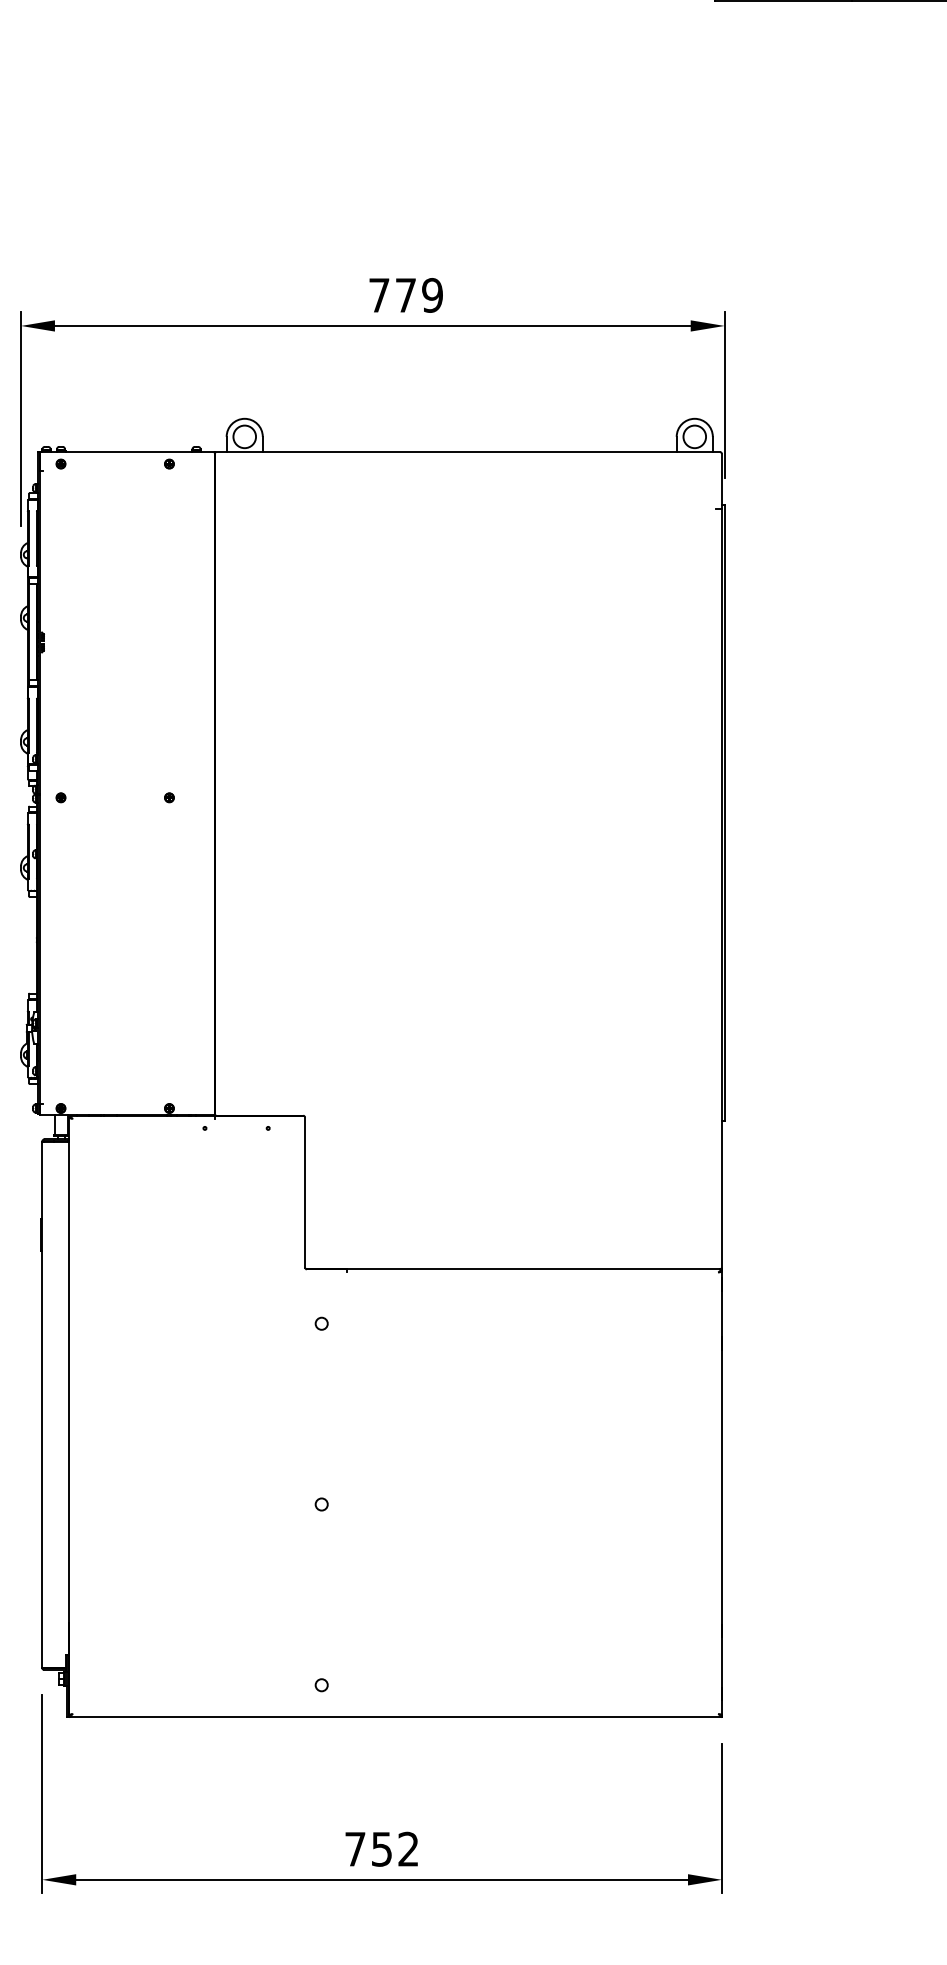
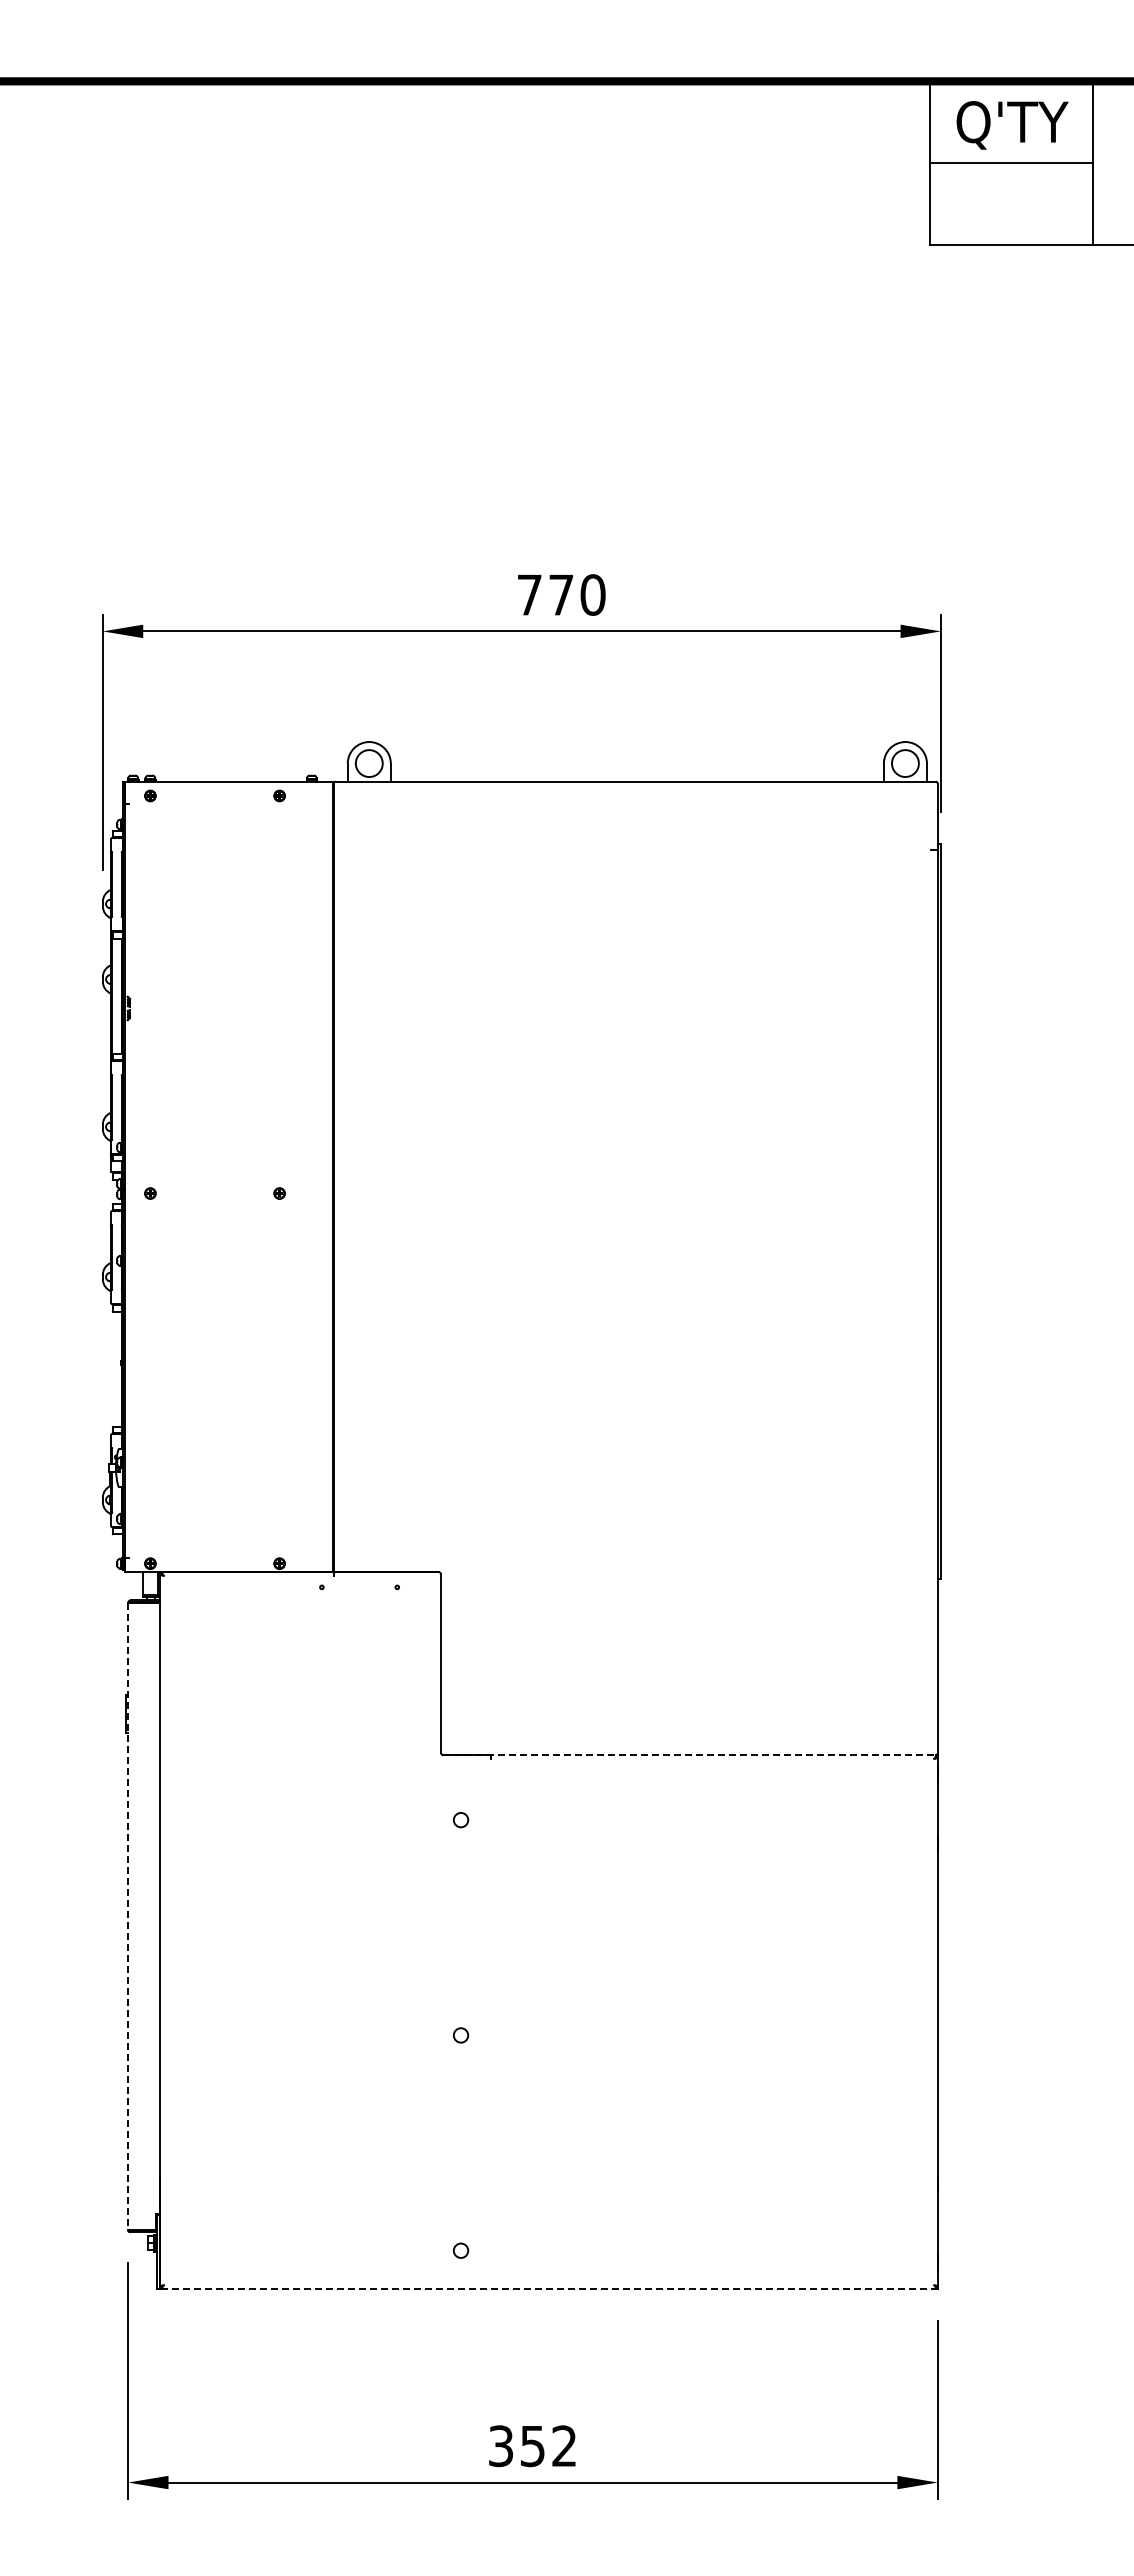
text: (432, 294) -> (592, 594), 779 -> 770
line: (513, 1269) -> (689, 1755), solid -> dashed
line: (42, 1404) -> (128, 1916), solid -> dashed
line: (395, 1716) -> (549, 2288), solid -> dashed
text: (355, 1849) -> (501, 2446), 752 -> 352

